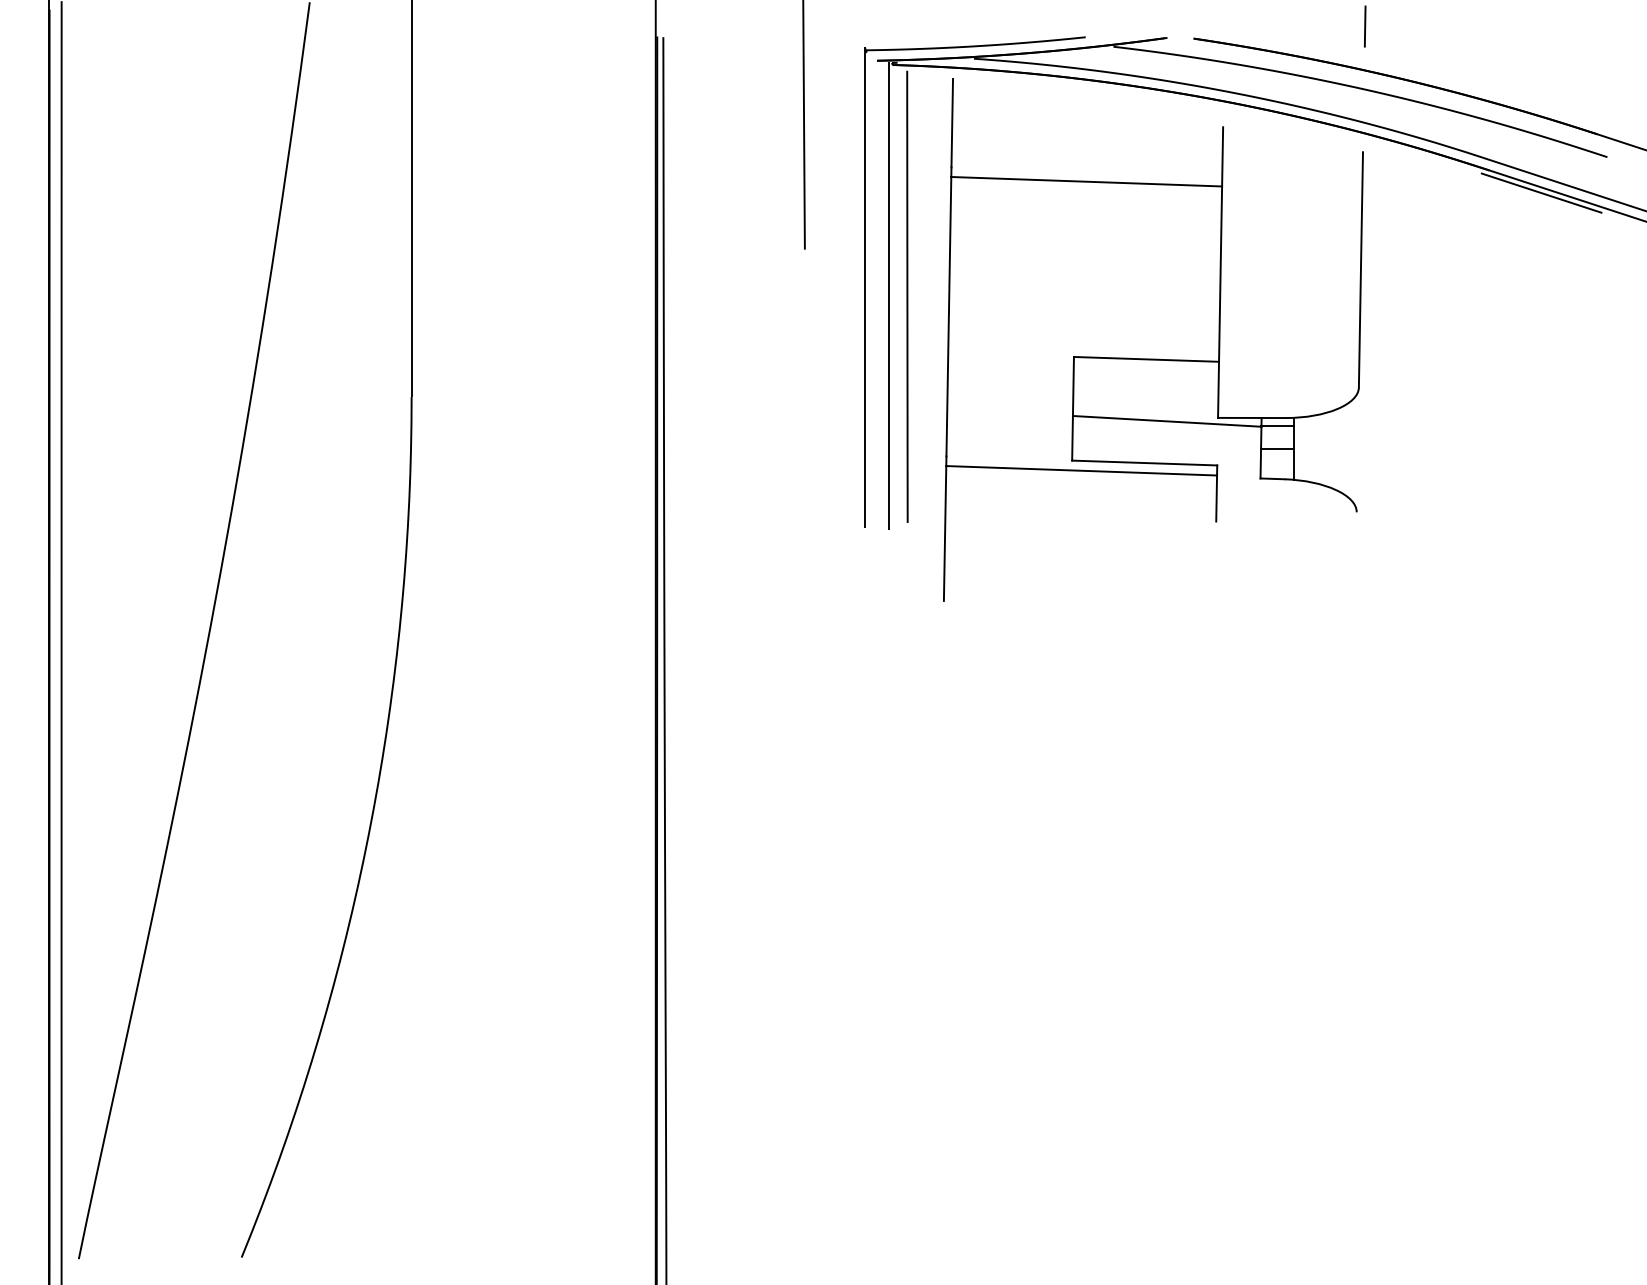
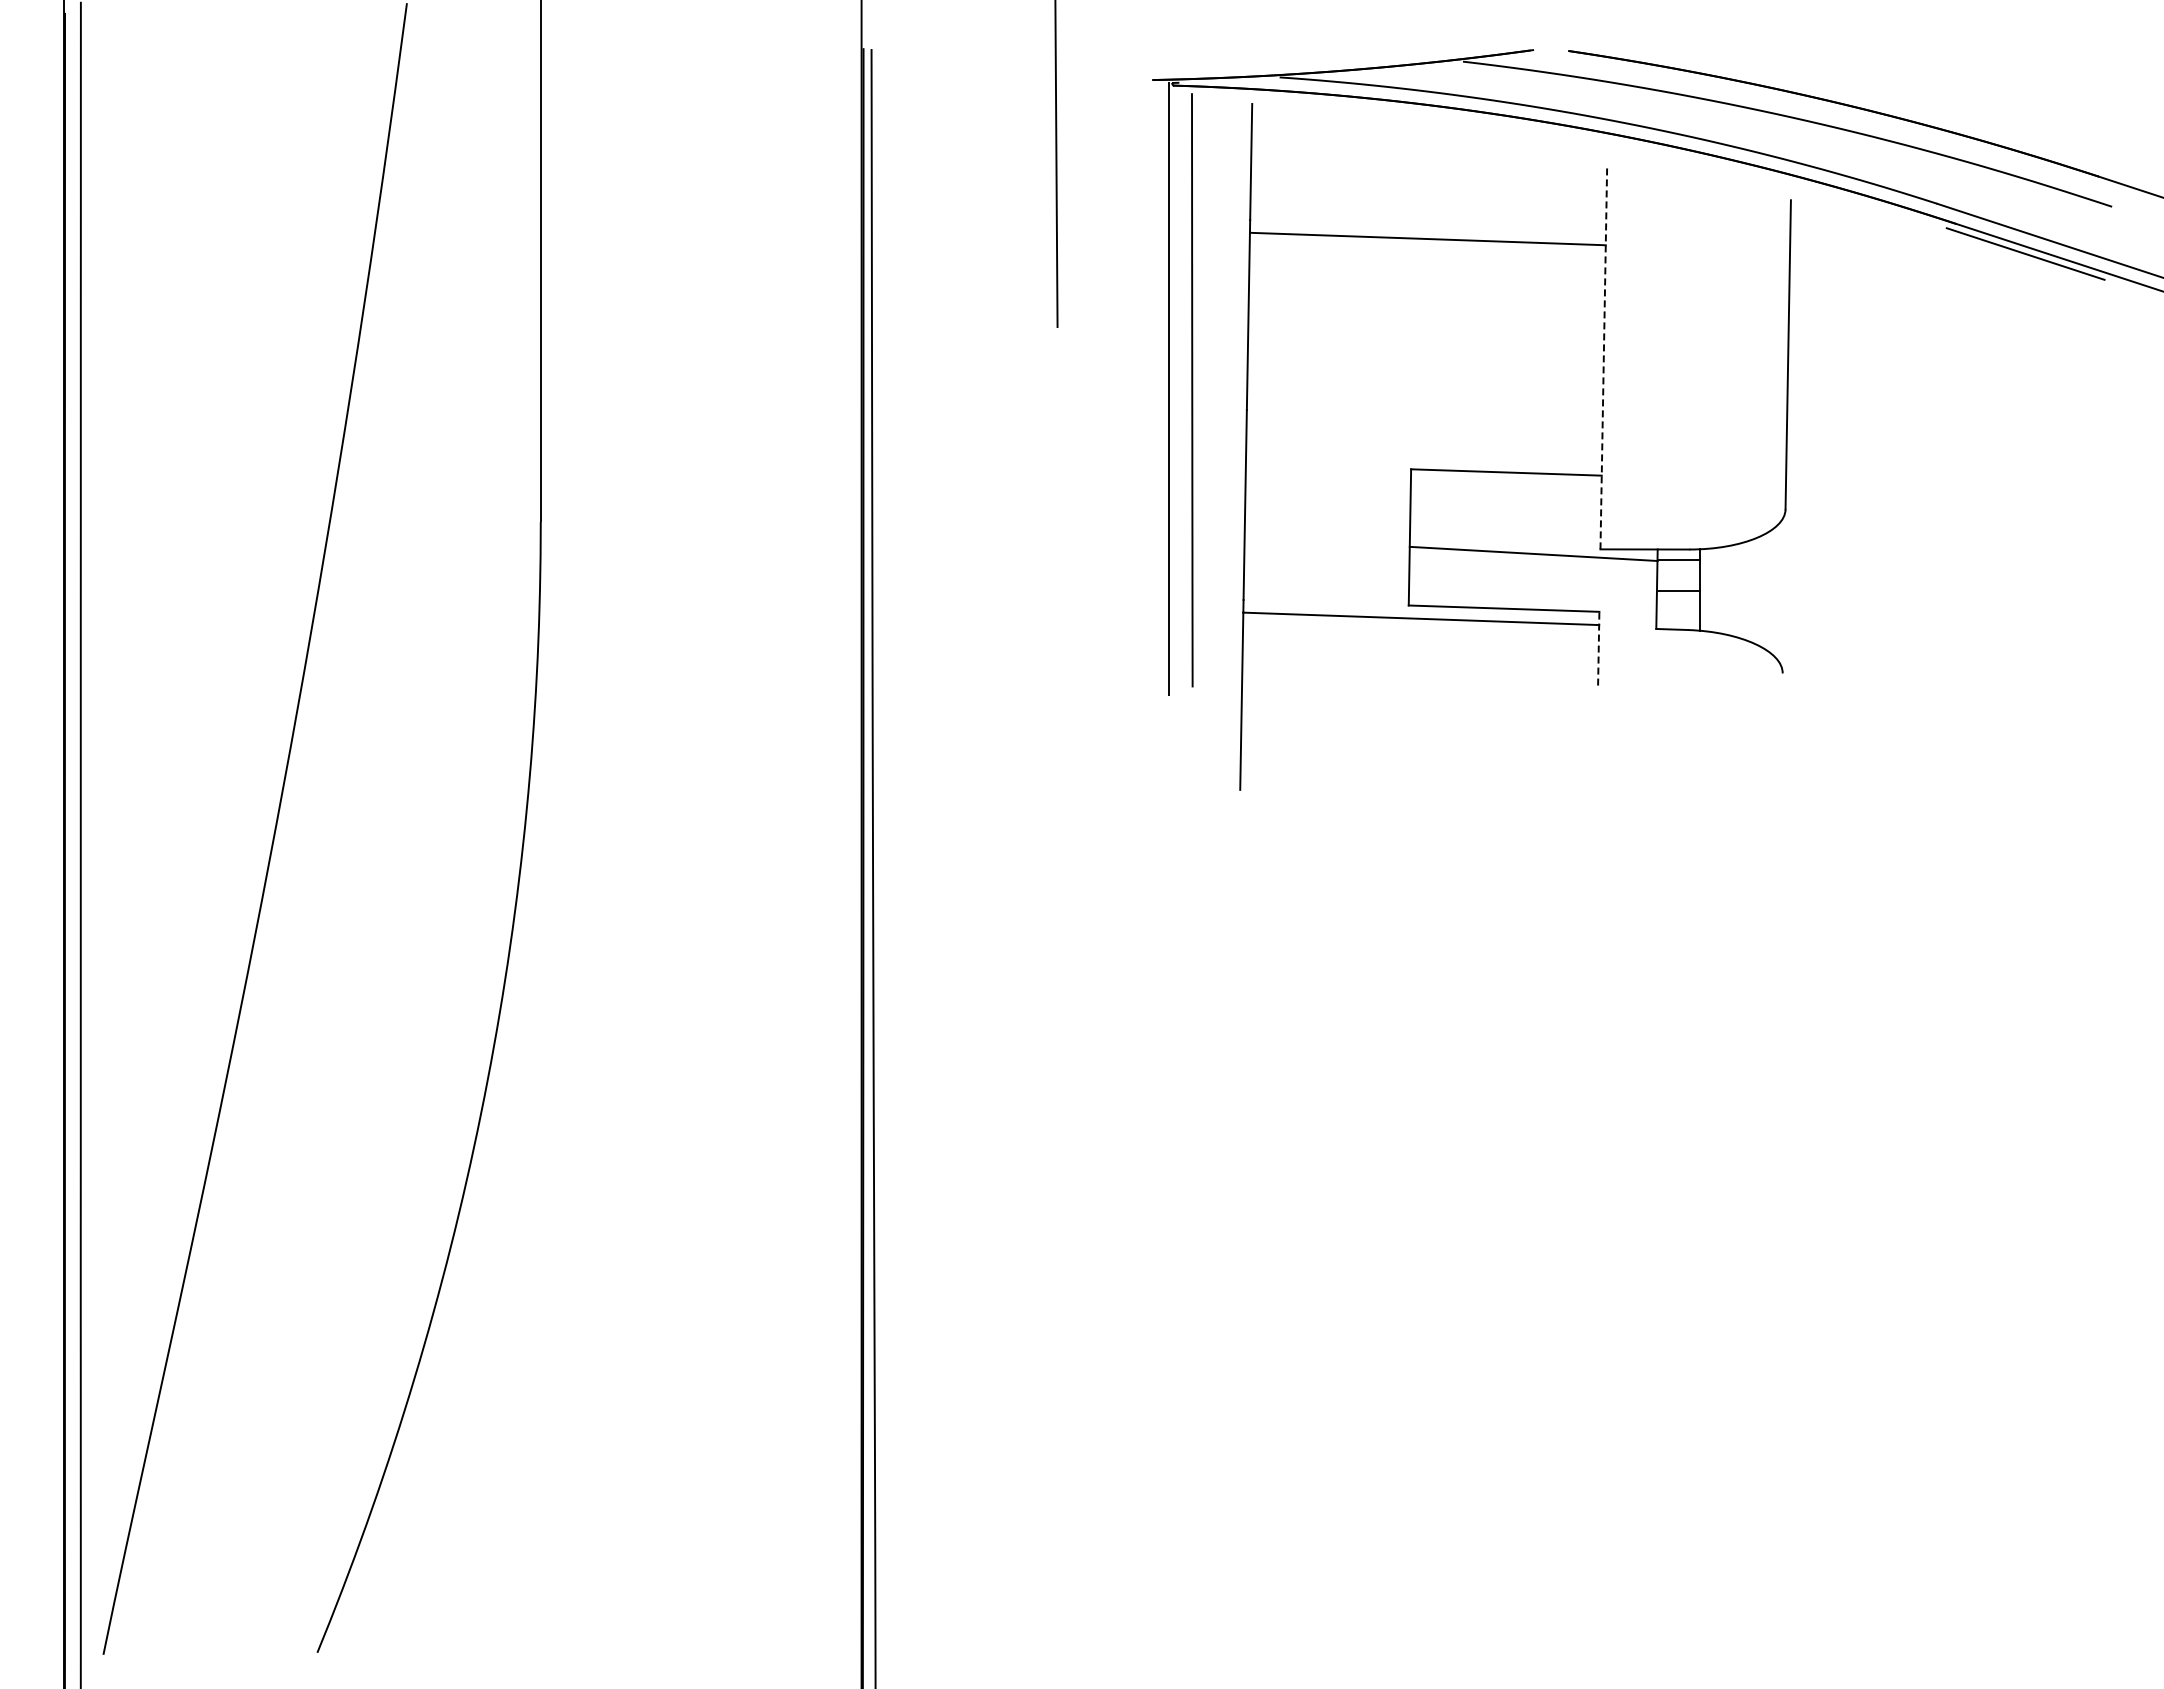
line: (1364, 26) -> (1793, 34), removed
line: (1220, 271) -> (1603, 357), solid -> dashed
part: (865, 281) -> (1137, 370), removed
line: (1216, 493) -> (1598, 648), solid -> dashed

